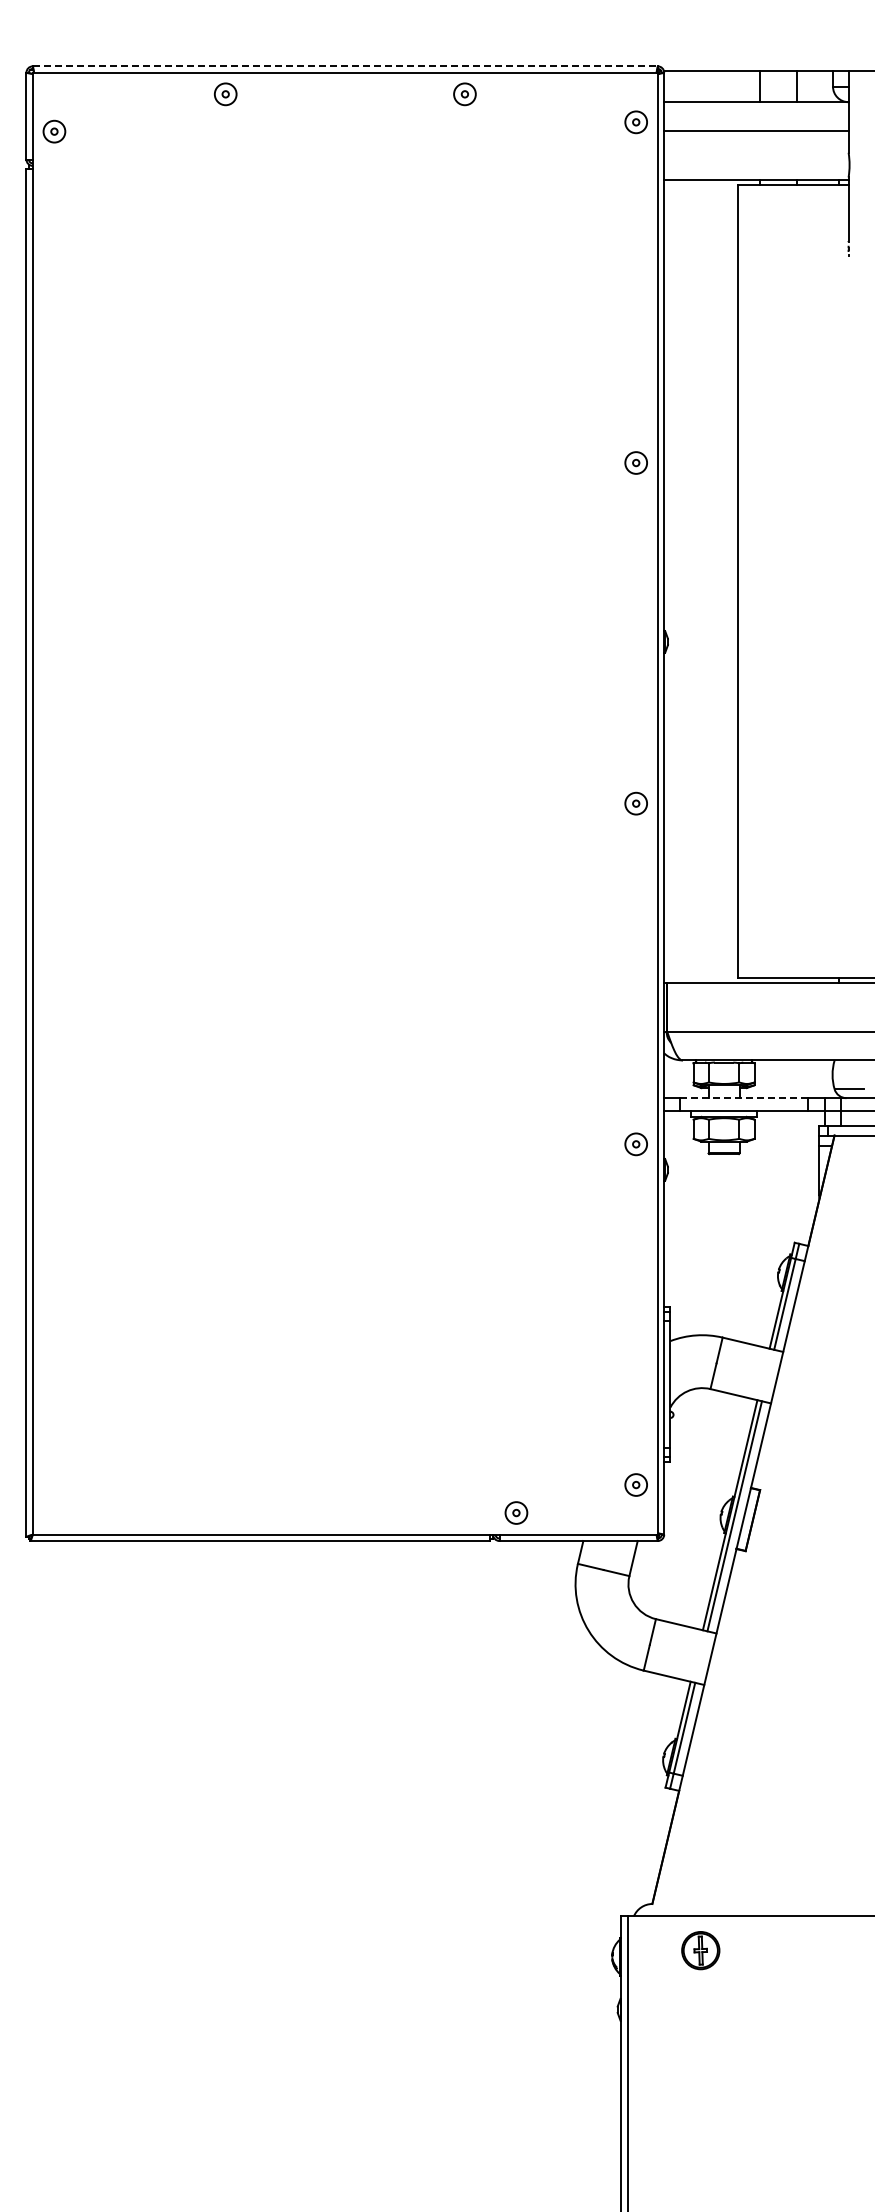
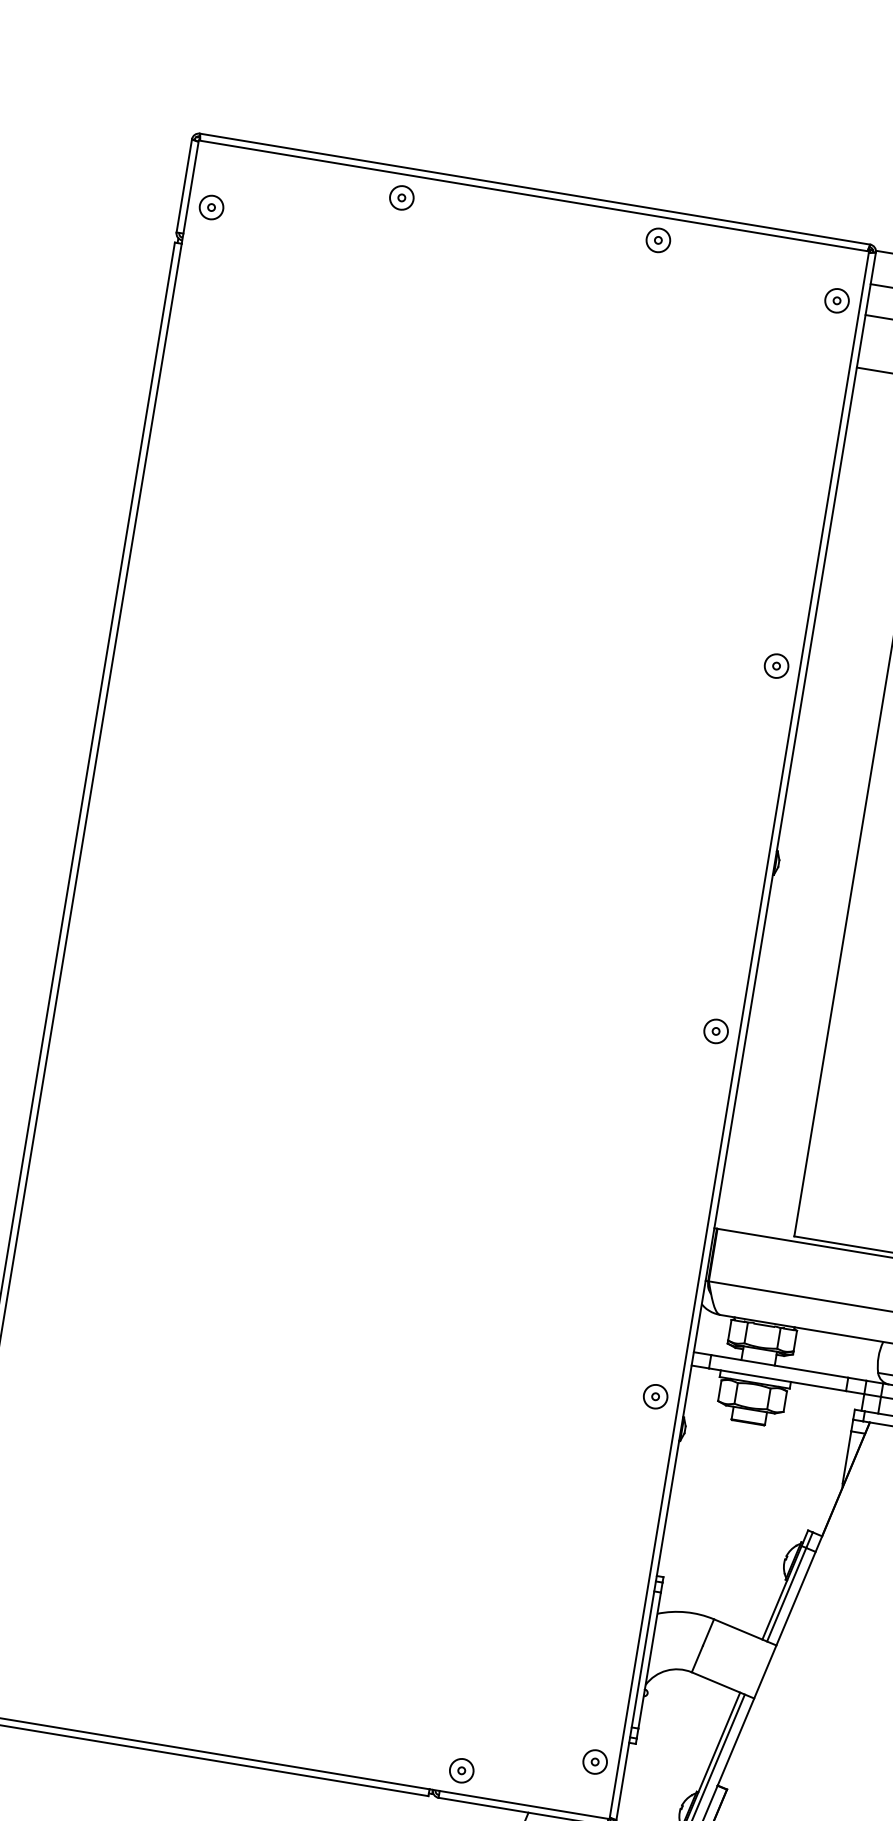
line: (345, 66) -> (535, 189), dashed -> solid
line: (744, 1098) -> (779, 1366), dashed -> solid

